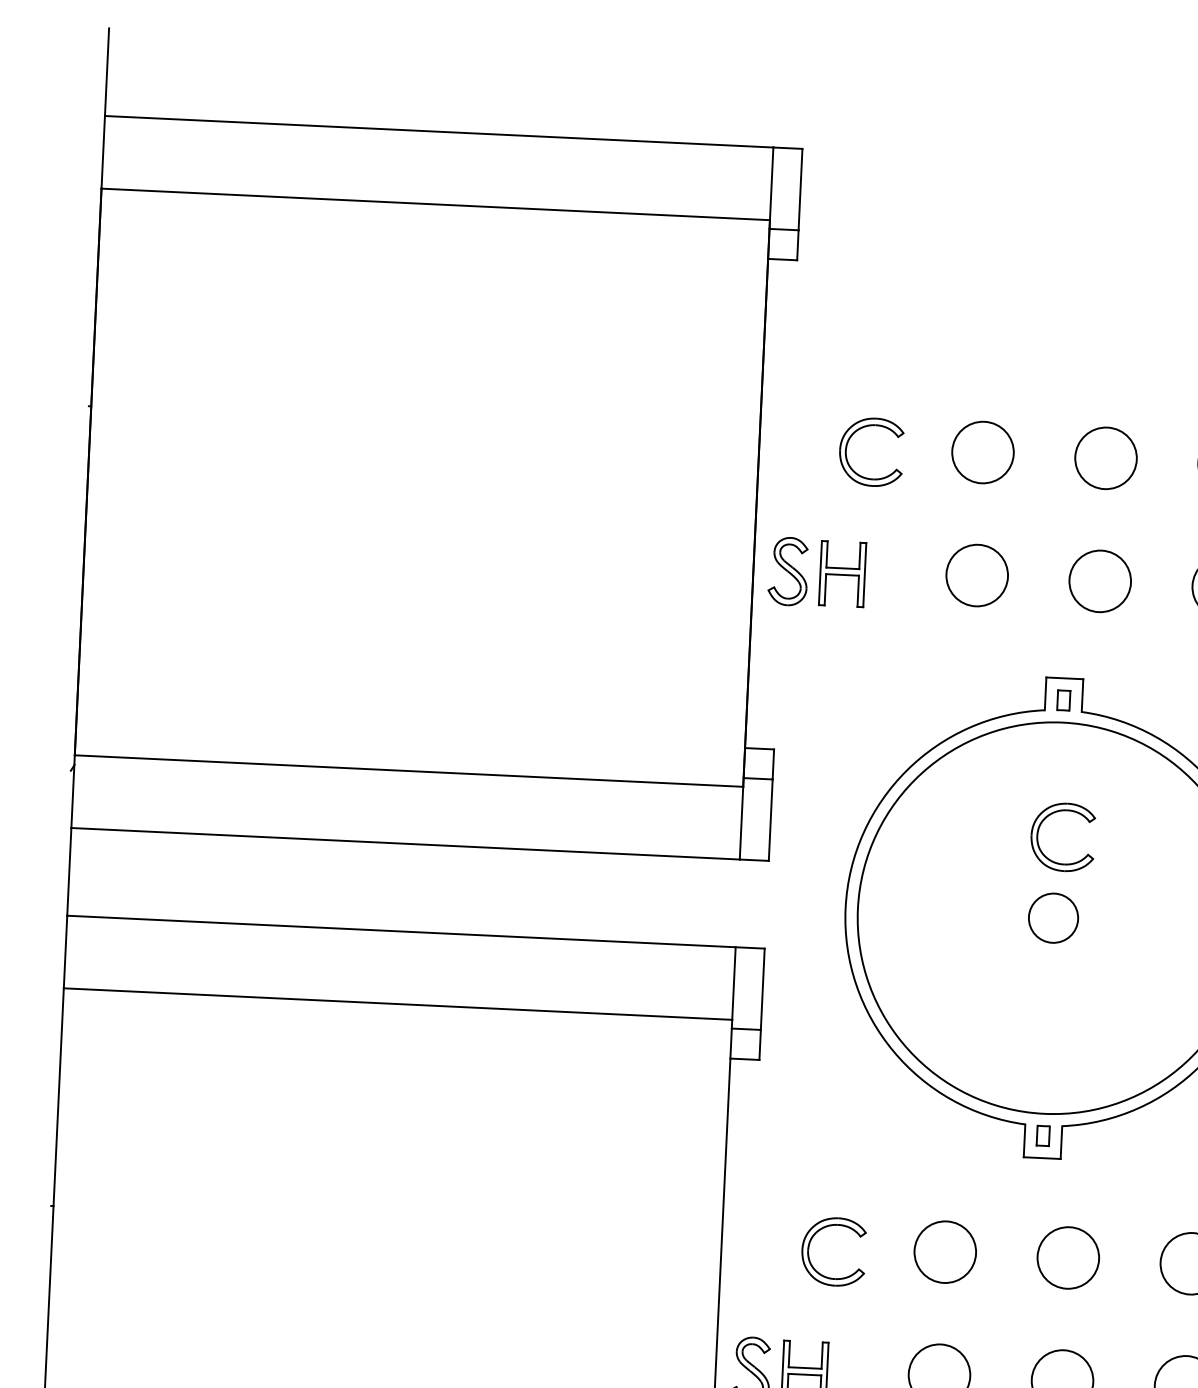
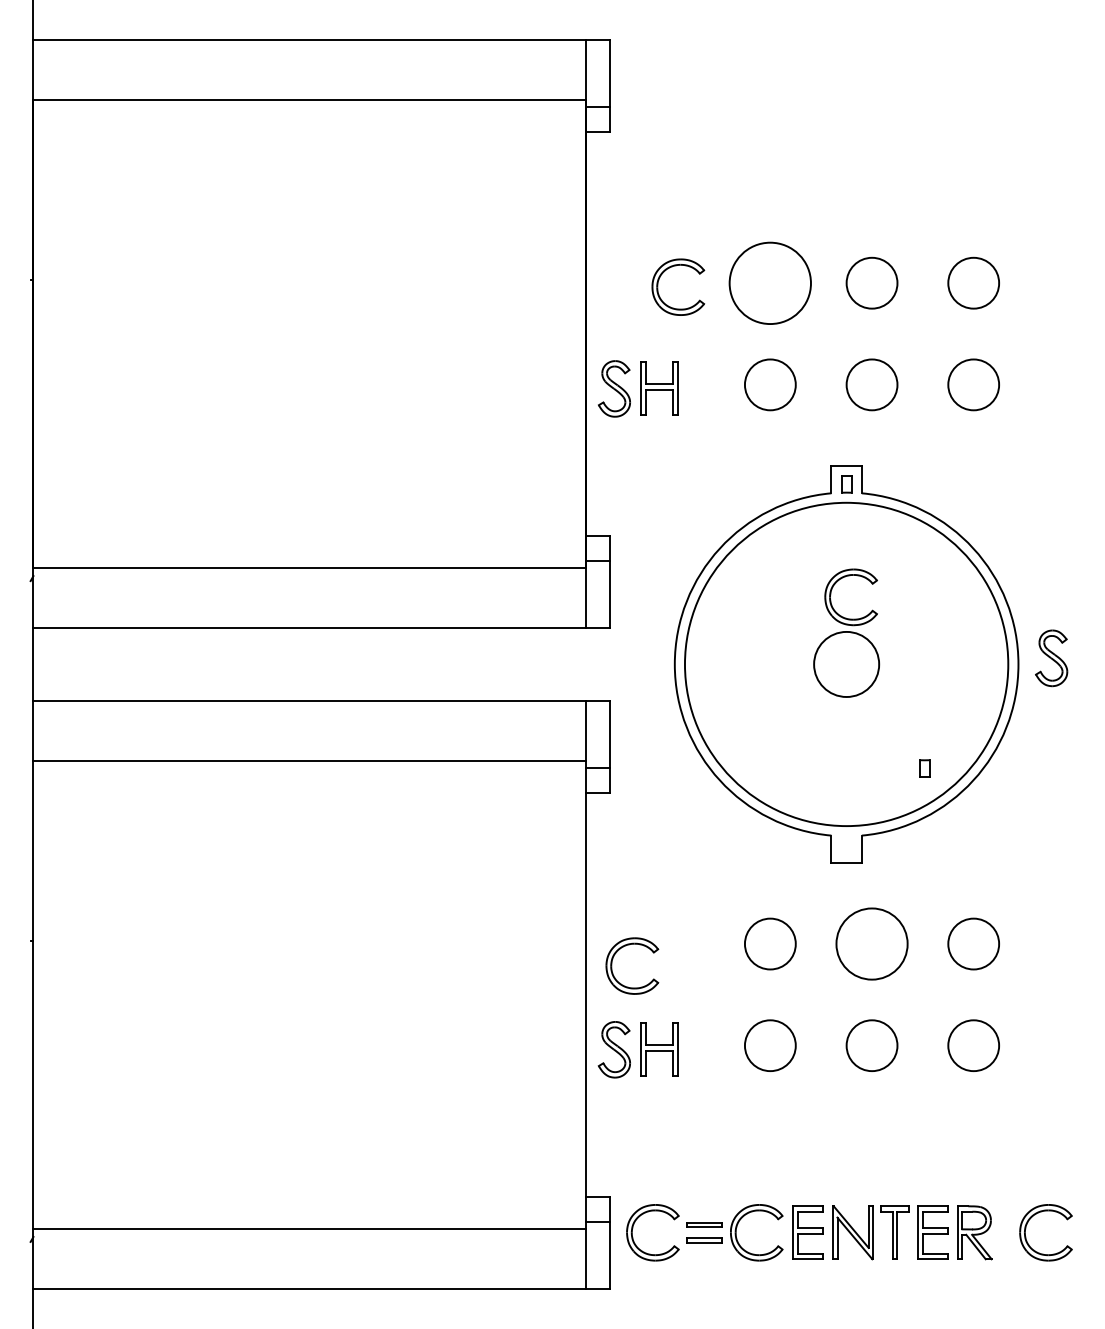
circle: (983, 451) -> (770, 282), size x1.6
circle: (1053, 918) -> (846, 664), size x1.6
part: (1043, 1136) -> (924, 768), moved
part: (819, 1232) -> (619, 950), moved
circle: (1067, 1257) -> (871, 943), size x1.4

